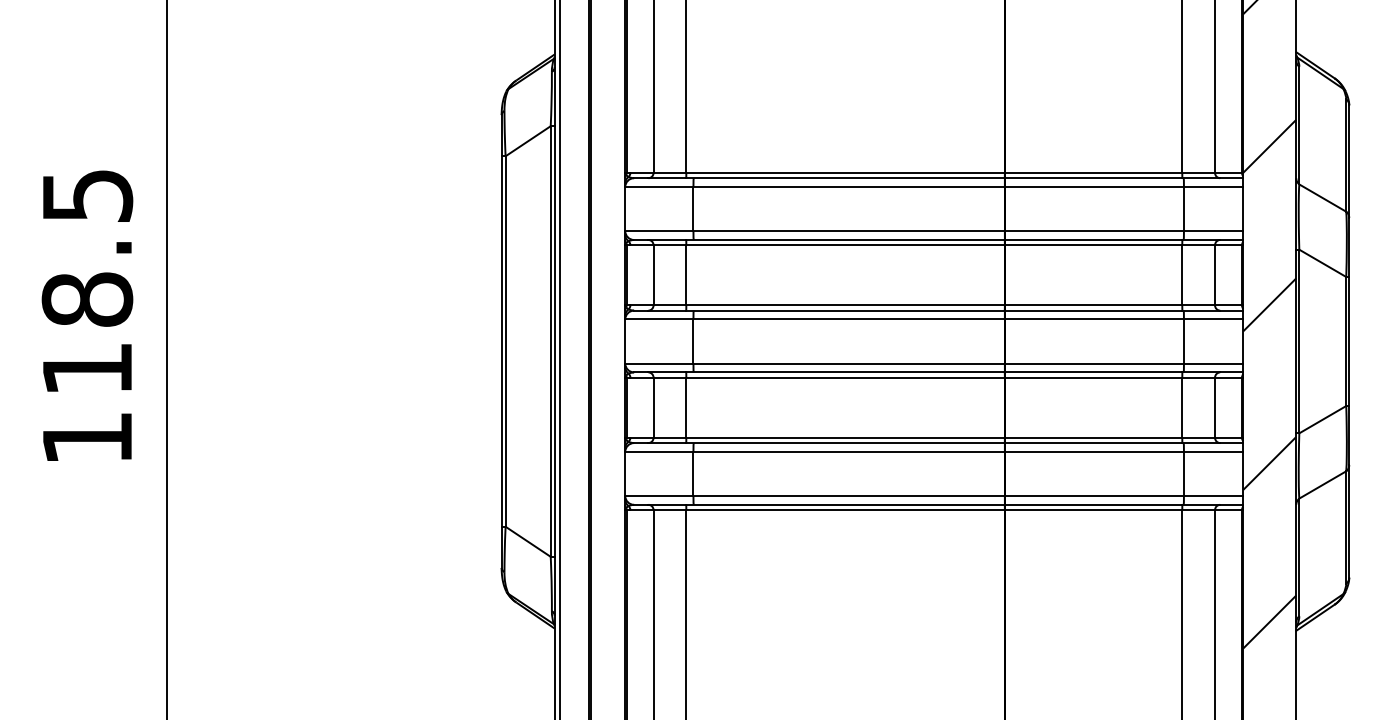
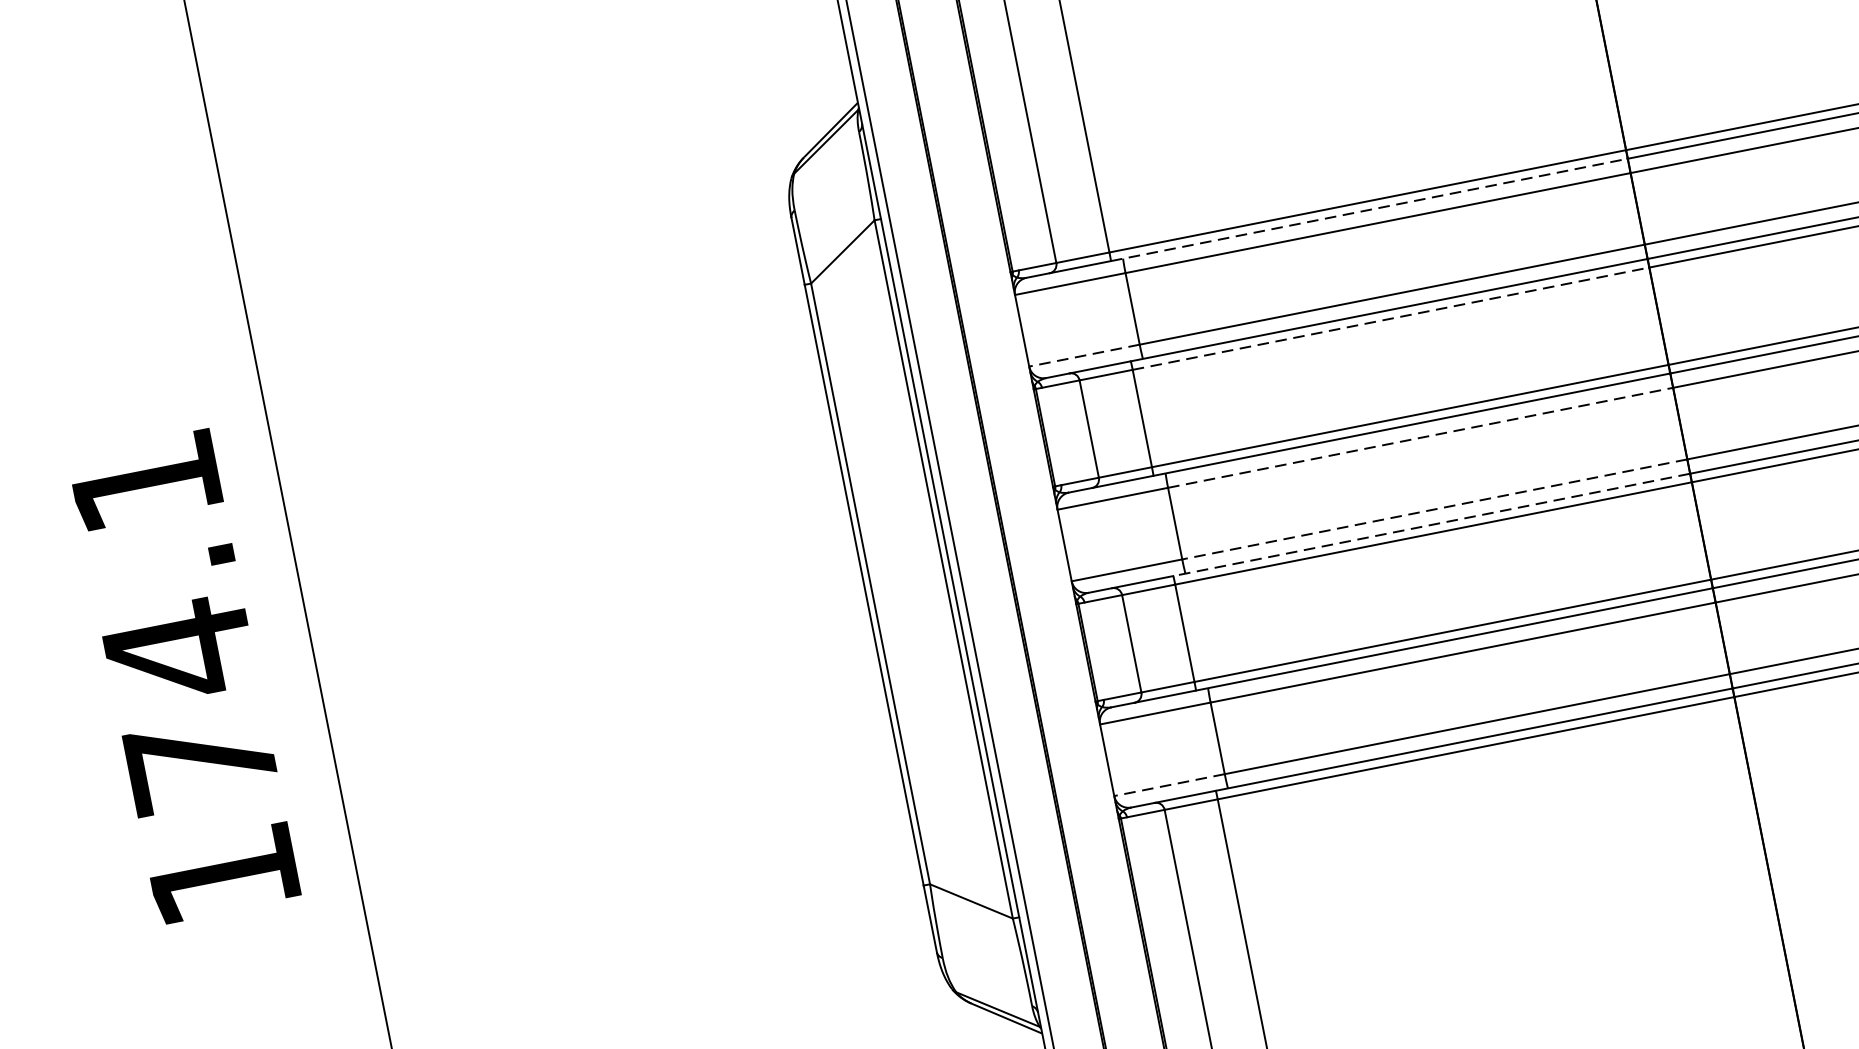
line: (845, 178) -> (1369, 210), solid -> dashed
line: (658, 231) -> (1083, 356), solid -> dashed
line: (846, 245) -> (1392, 318), solid -> dashed
text: (87, 282) -> (173, 622), 118.5 -> 174.1
line: (849, 319) -> (1421, 437), solid -> dashed
line: (849, 363) -> (1435, 509), solid -> dashed
line: (844, 372) -> (1430, 525), solid -> dashed
line: (658, 496) -> (1168, 786), solid -> dashed

